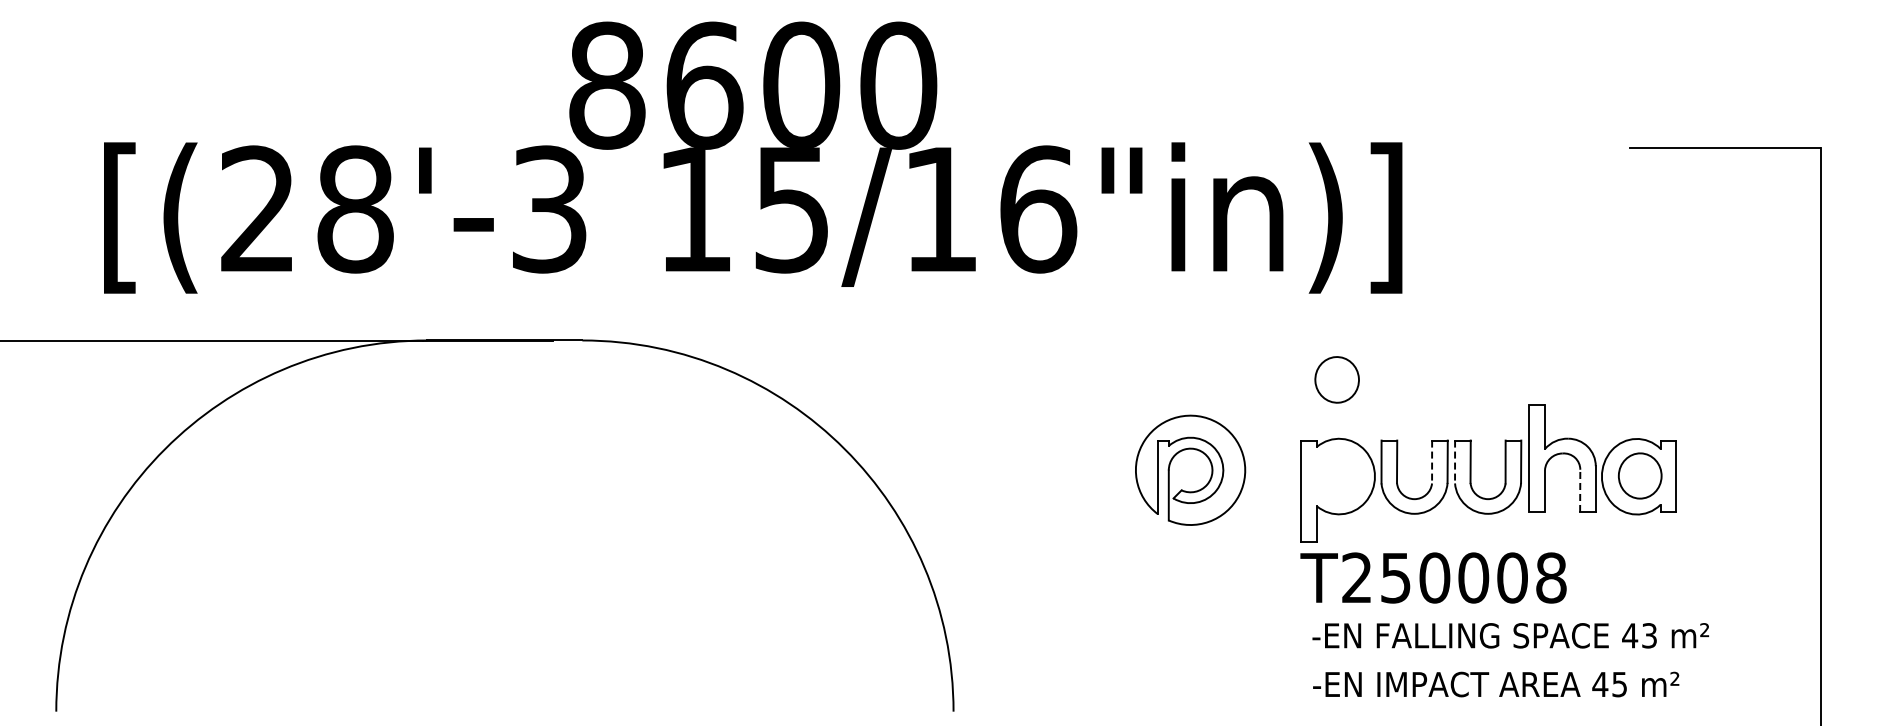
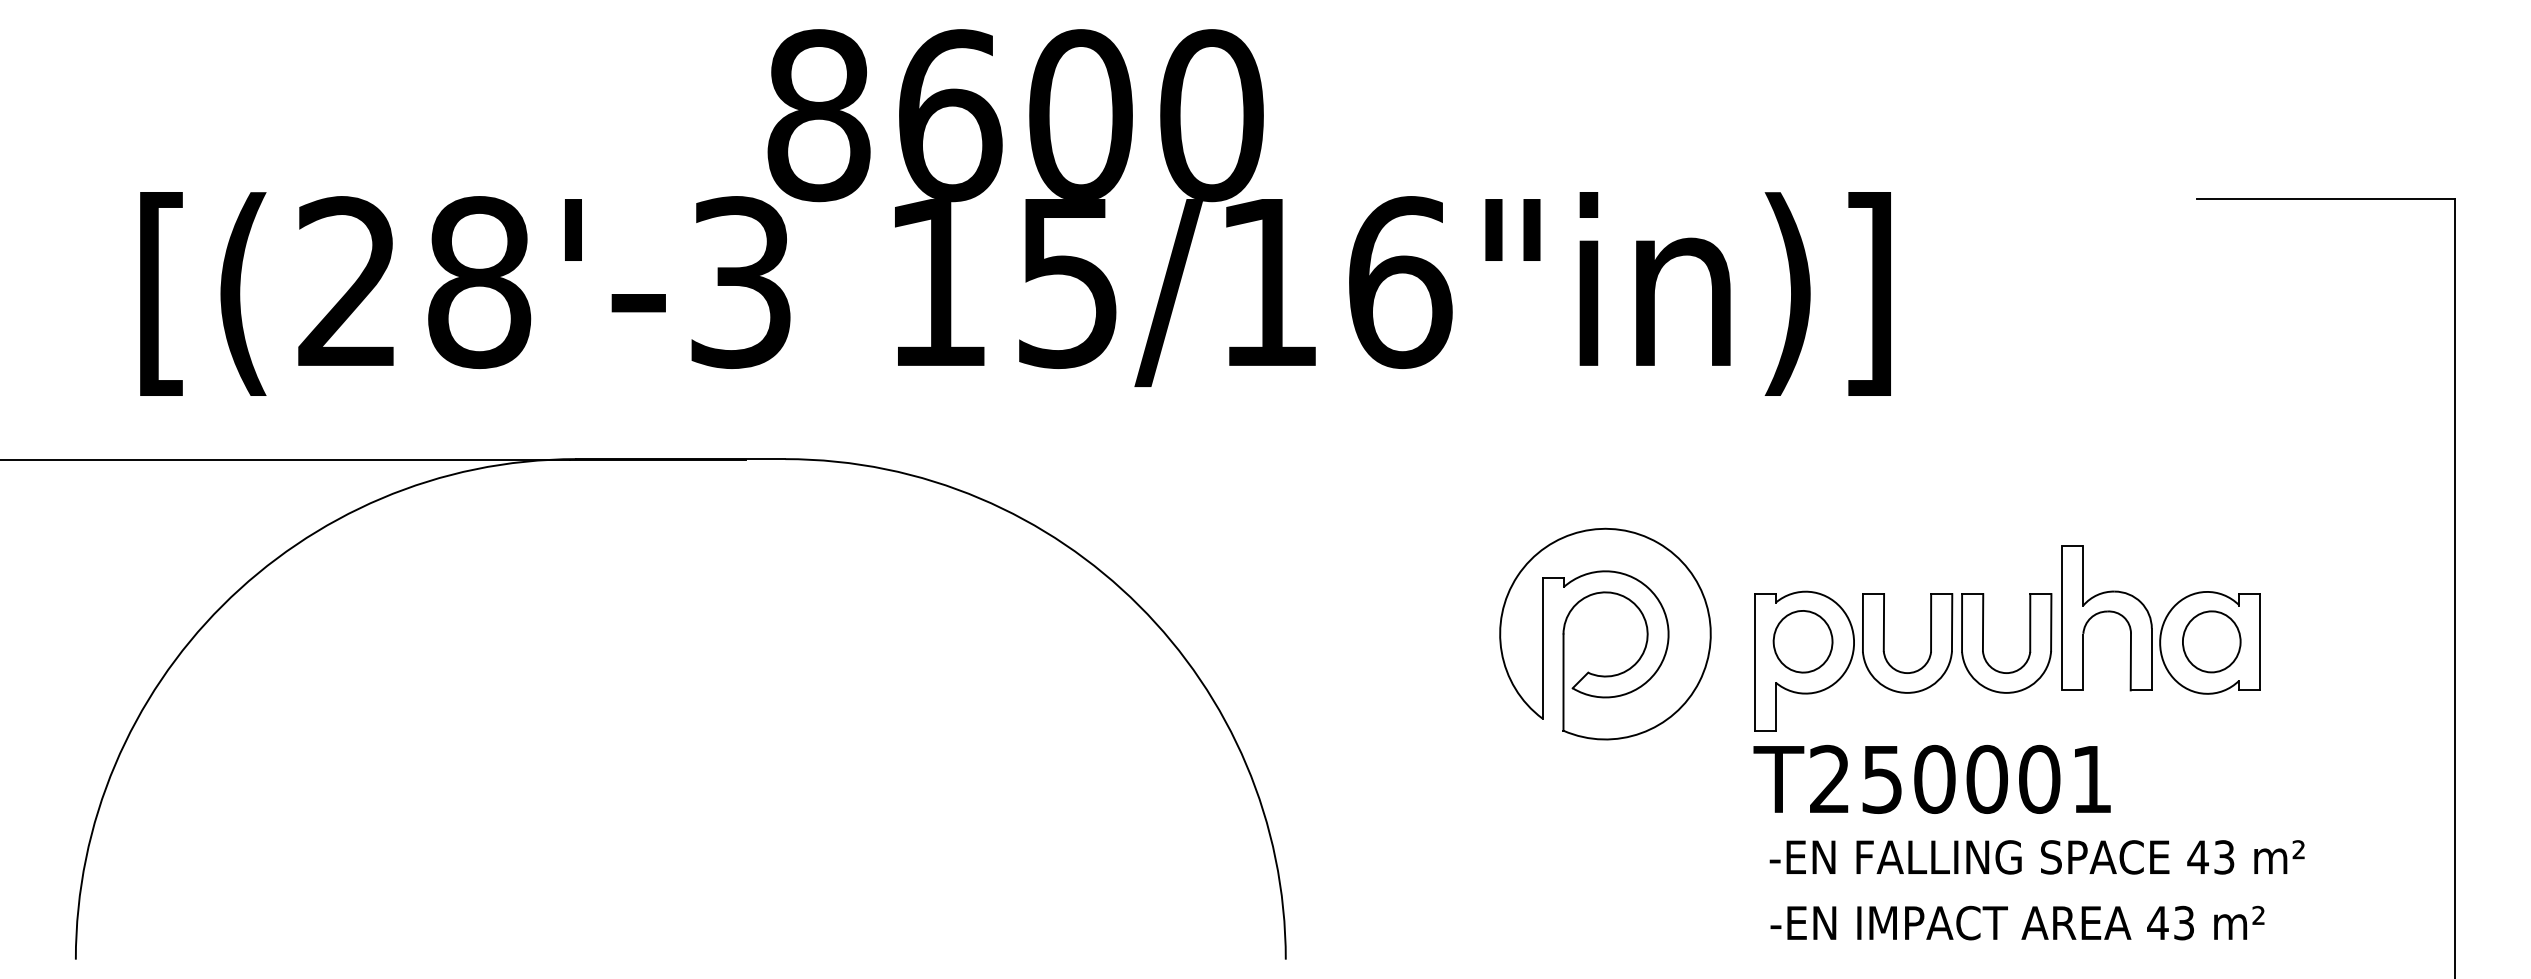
part: (1336, 379) -> (1802, 641), moved
line: (1432, 462) -> (1931, 623), dashed -> solid
line: (1455, 462) -> (1962, 623), dashed -> solid
part: (1190, 470) -> (1605, 634), size x1.43
line: (1580, 490) -> (2131, 661), dashed -> solid
text: (1551, 577) -> (2092, 778), \c4766296;T250008 -> \c4766296;T250001
text: (1620, 683) -> (2185, 921), 45 -> 43

